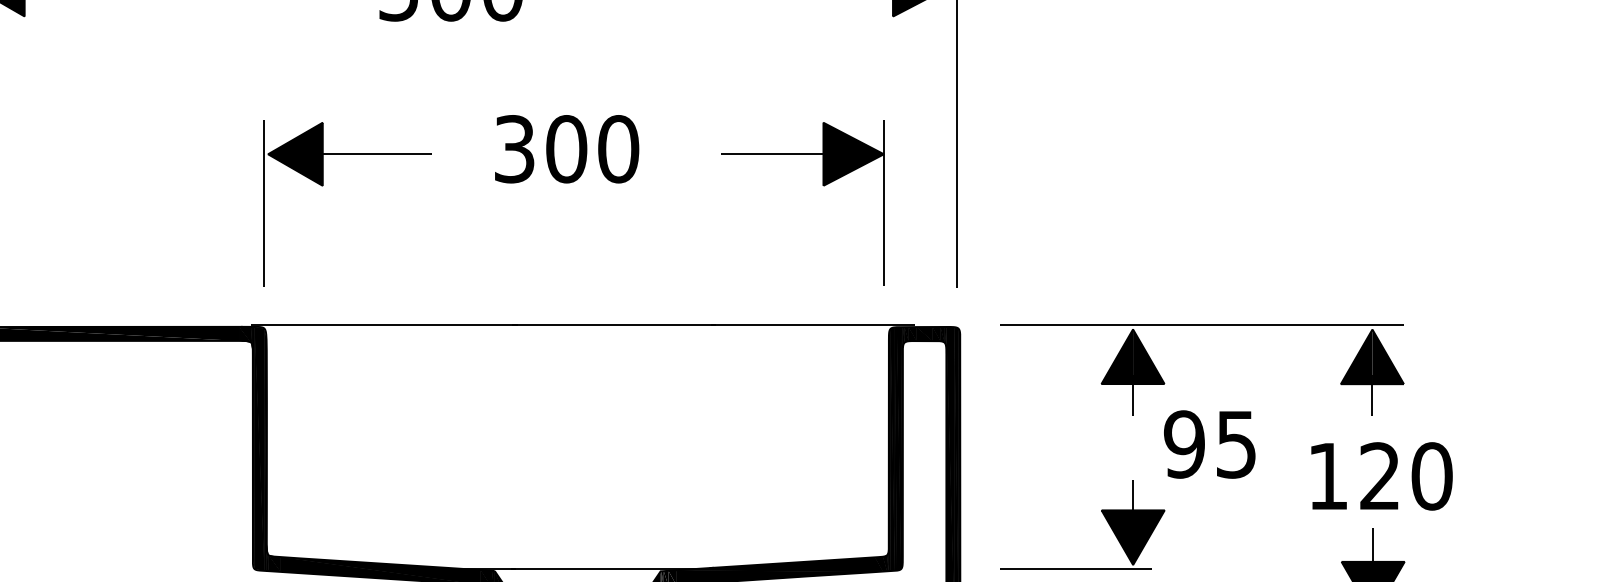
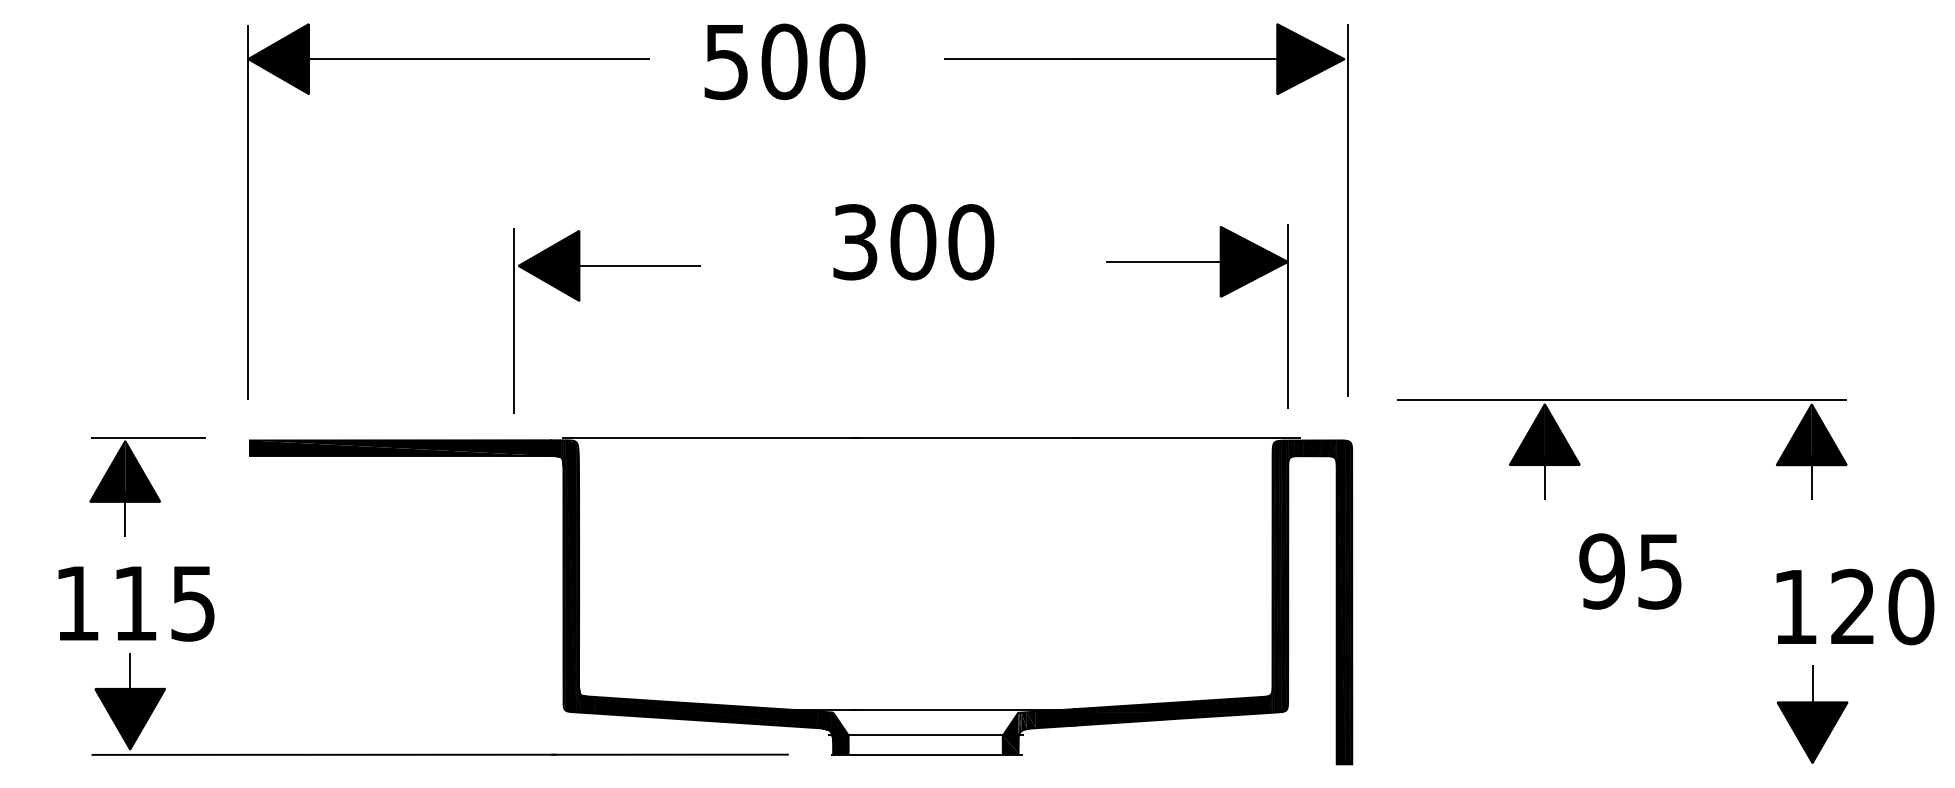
part: (323, 185) -> (580, 300), moved
part: (822, 185) -> (1219, 296), moved
part: (1165, 382) -> (1580, 463), moved
text: (1382, 475) -> (1855, 606), moved
part: (1102, 513) -> (1510, 648), removed

